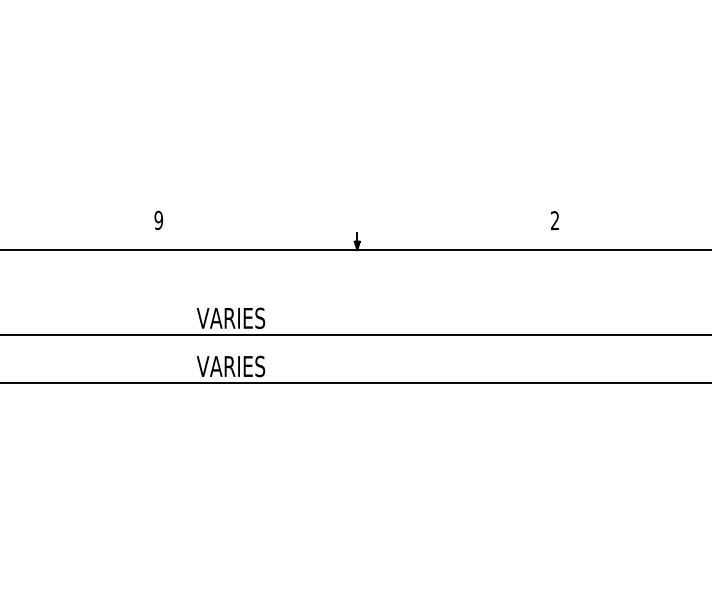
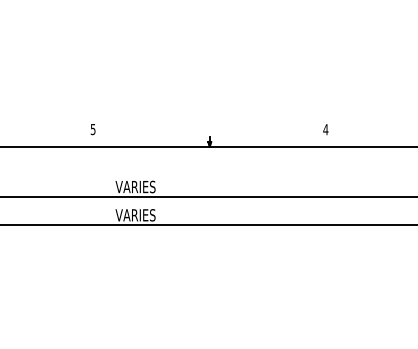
text: (157, 220) -> (92, 129), 9 -> 5
text: (554, 220) -> (325, 129), 2 -> 4

